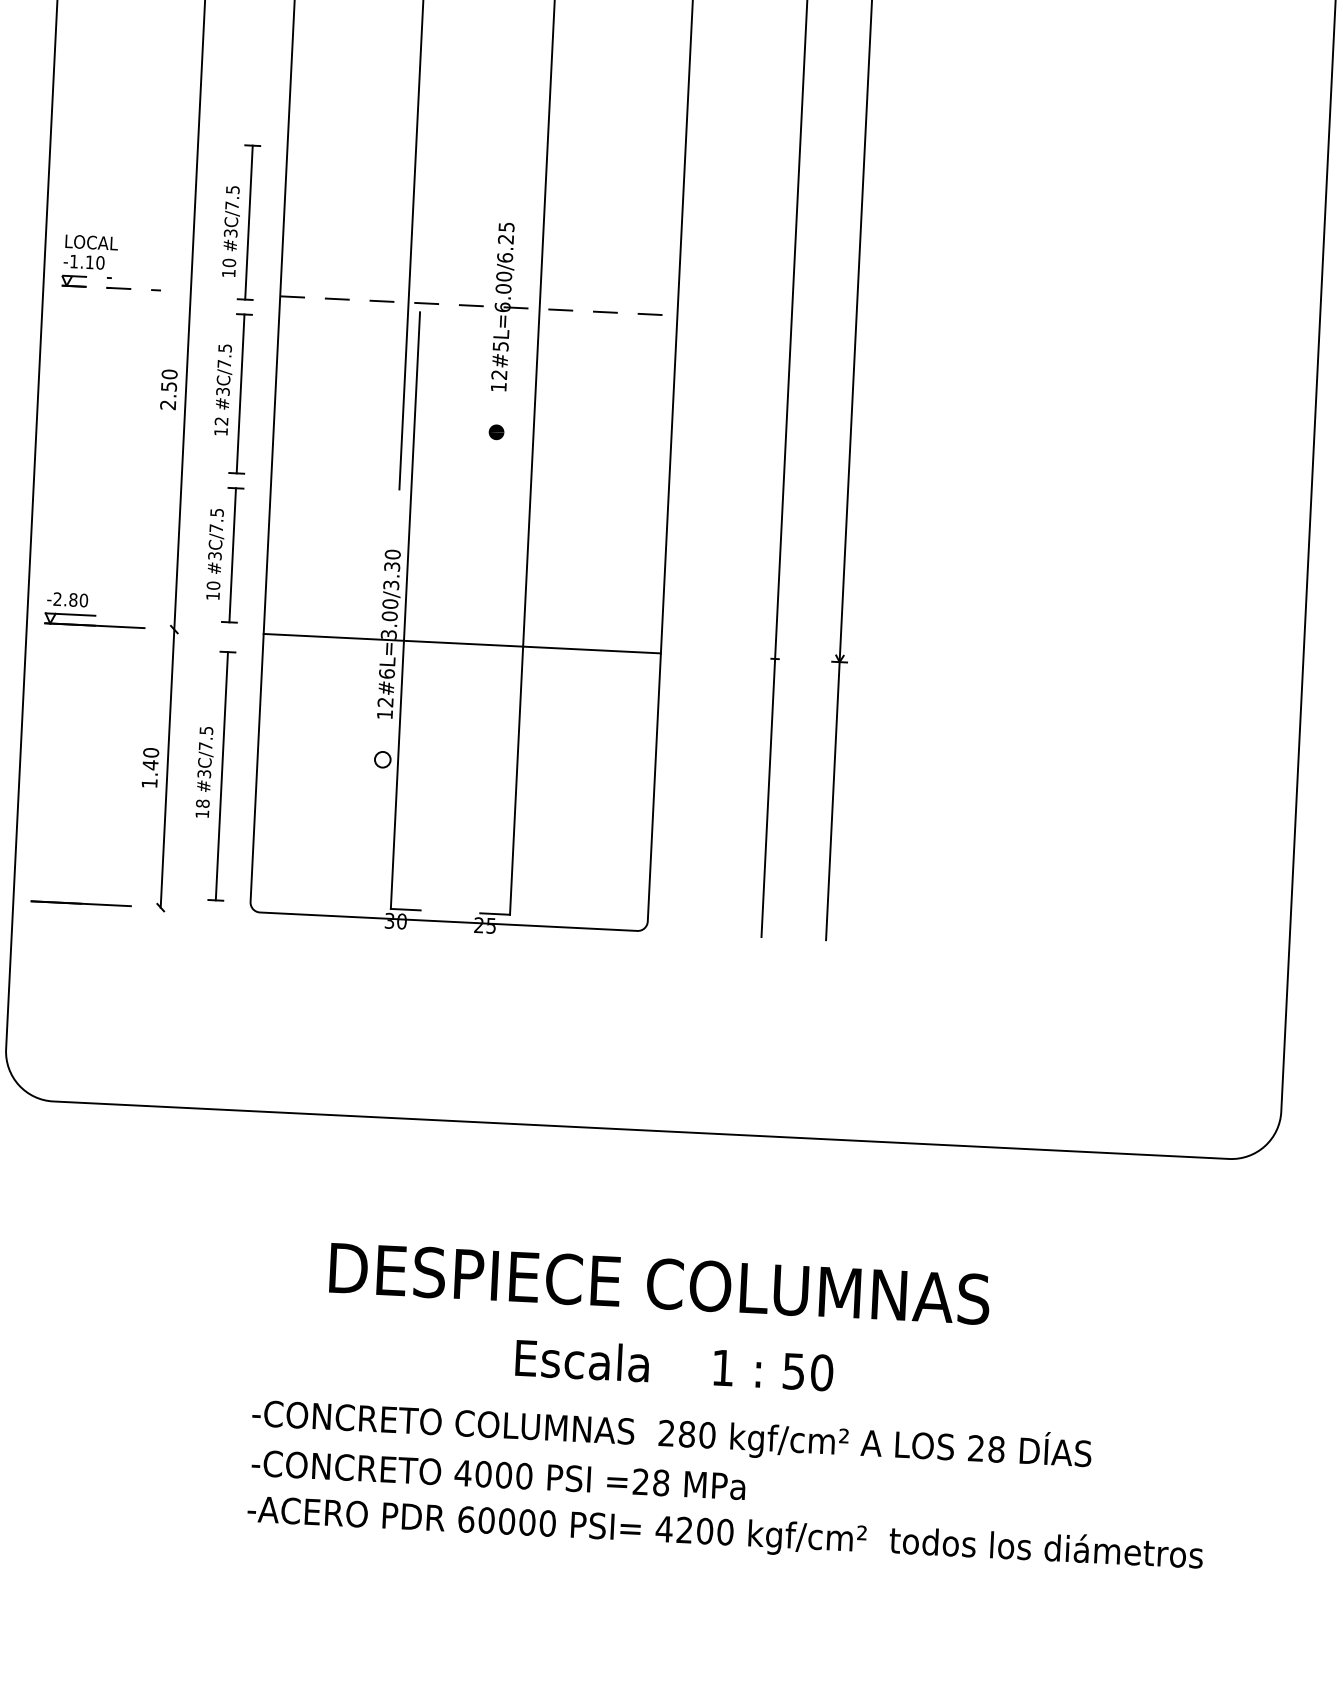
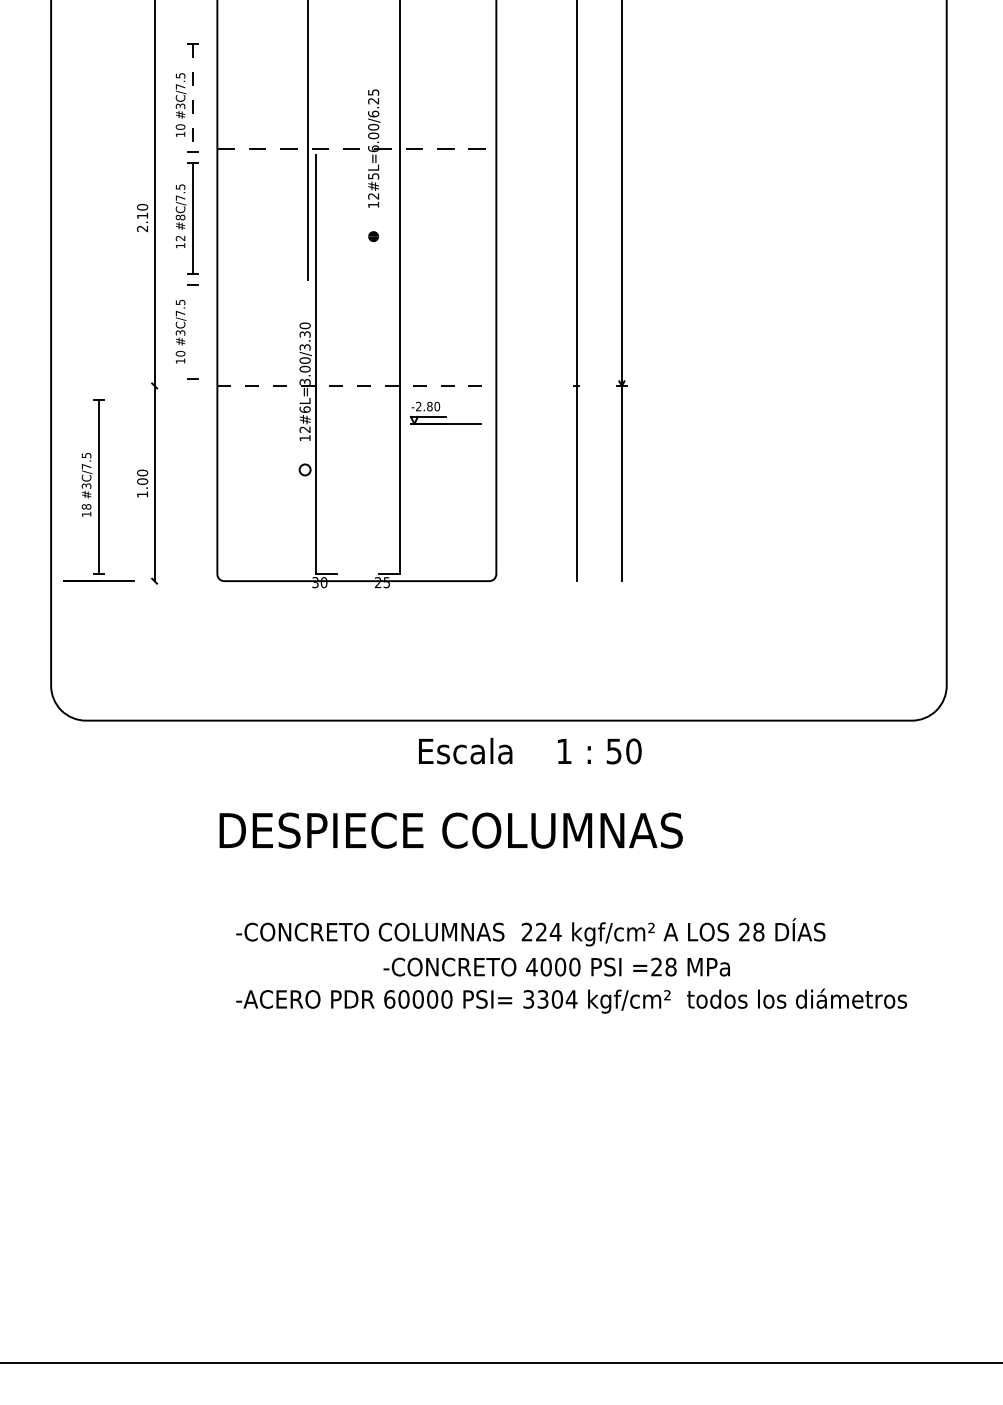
line: (248, 223) -> (192, 98), solid -> dashed
part: (112, 262) -> (98, 130), removed
text: (168, 386) -> (142, 215), 2.50 -> 2.10
text: (222, 391) -> (180, 217), #3C/7.5 -> #8C/7.5
line: (232, 554) -> (192, 331), removed
part: (95, 609) -> (445, 412), moved
line: (463, 643) -> (357, 385), solid -> dashed
text: (150, 764) -> (142, 481), 1.40 -> 1.00
part: (212, 775) -> (92, 486), moved
text: (658, 1283) -> (450, 830), moved
text: (674, 1364) -> (530, 750), moved
text: (697, 1433) -> (548, 931), 280 -> 224
text: (498, 1474) -> (556, 966), moved
text: (693, 1530) -> (549, 999), 4200 -> 3304

